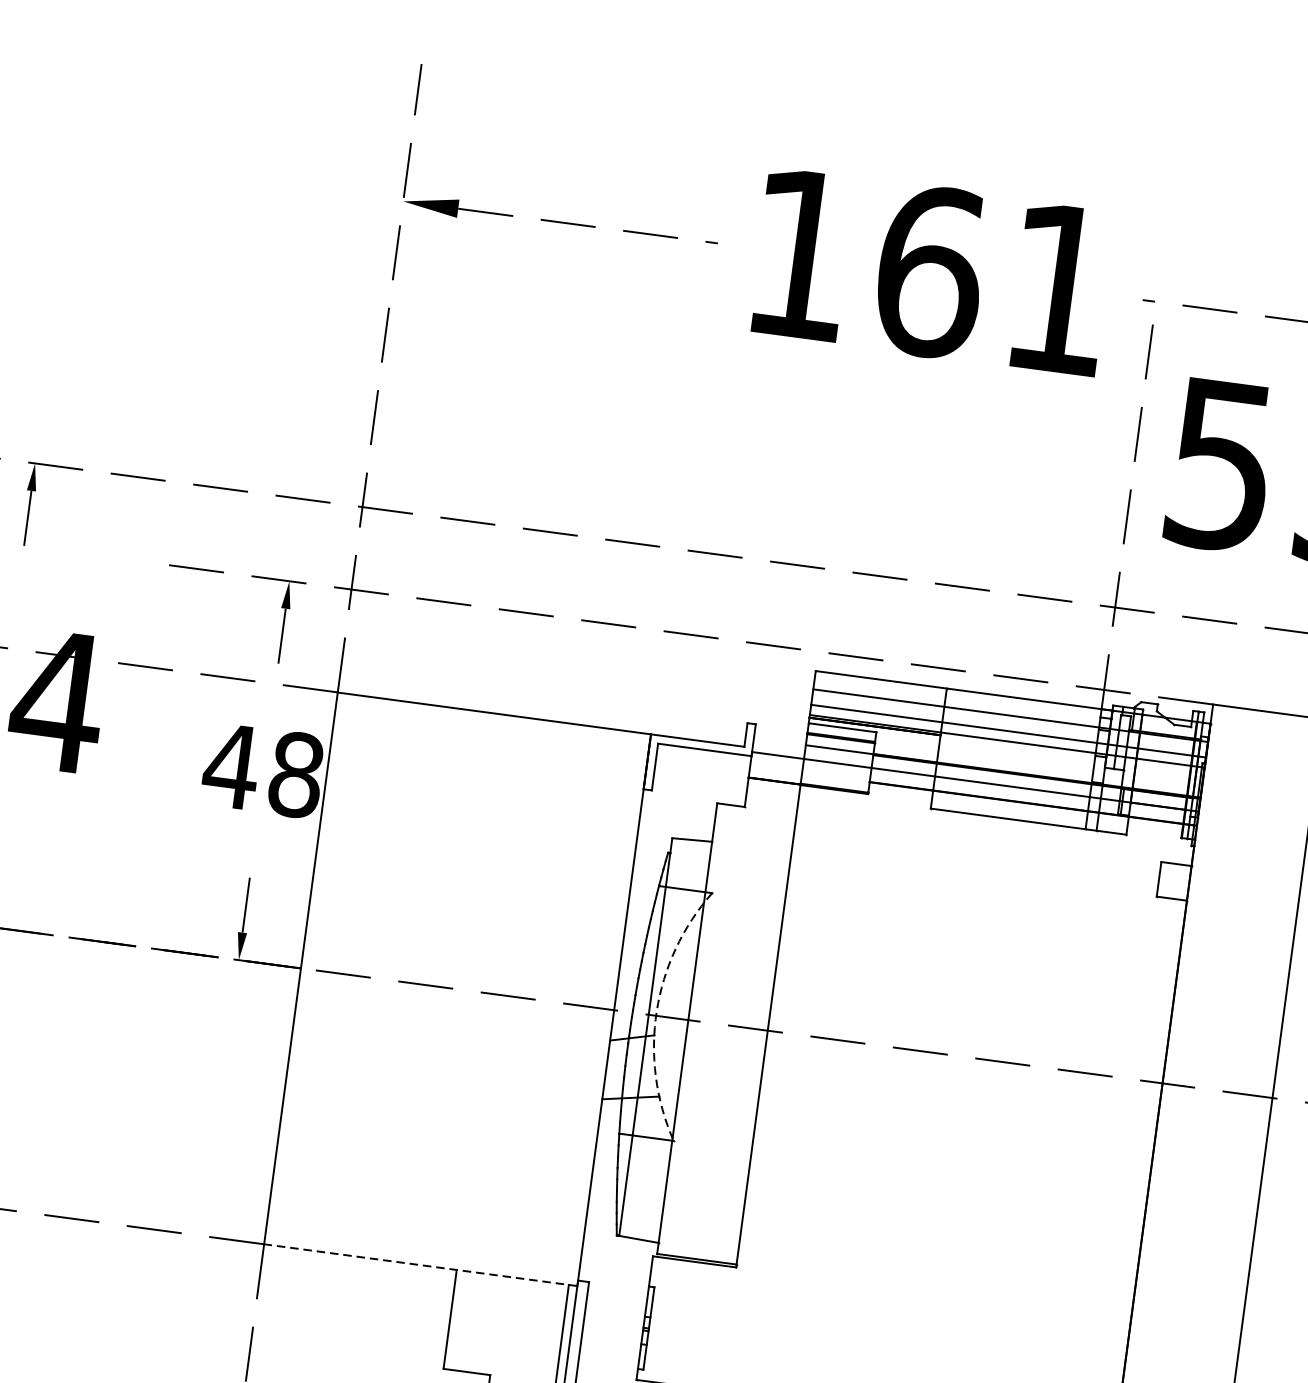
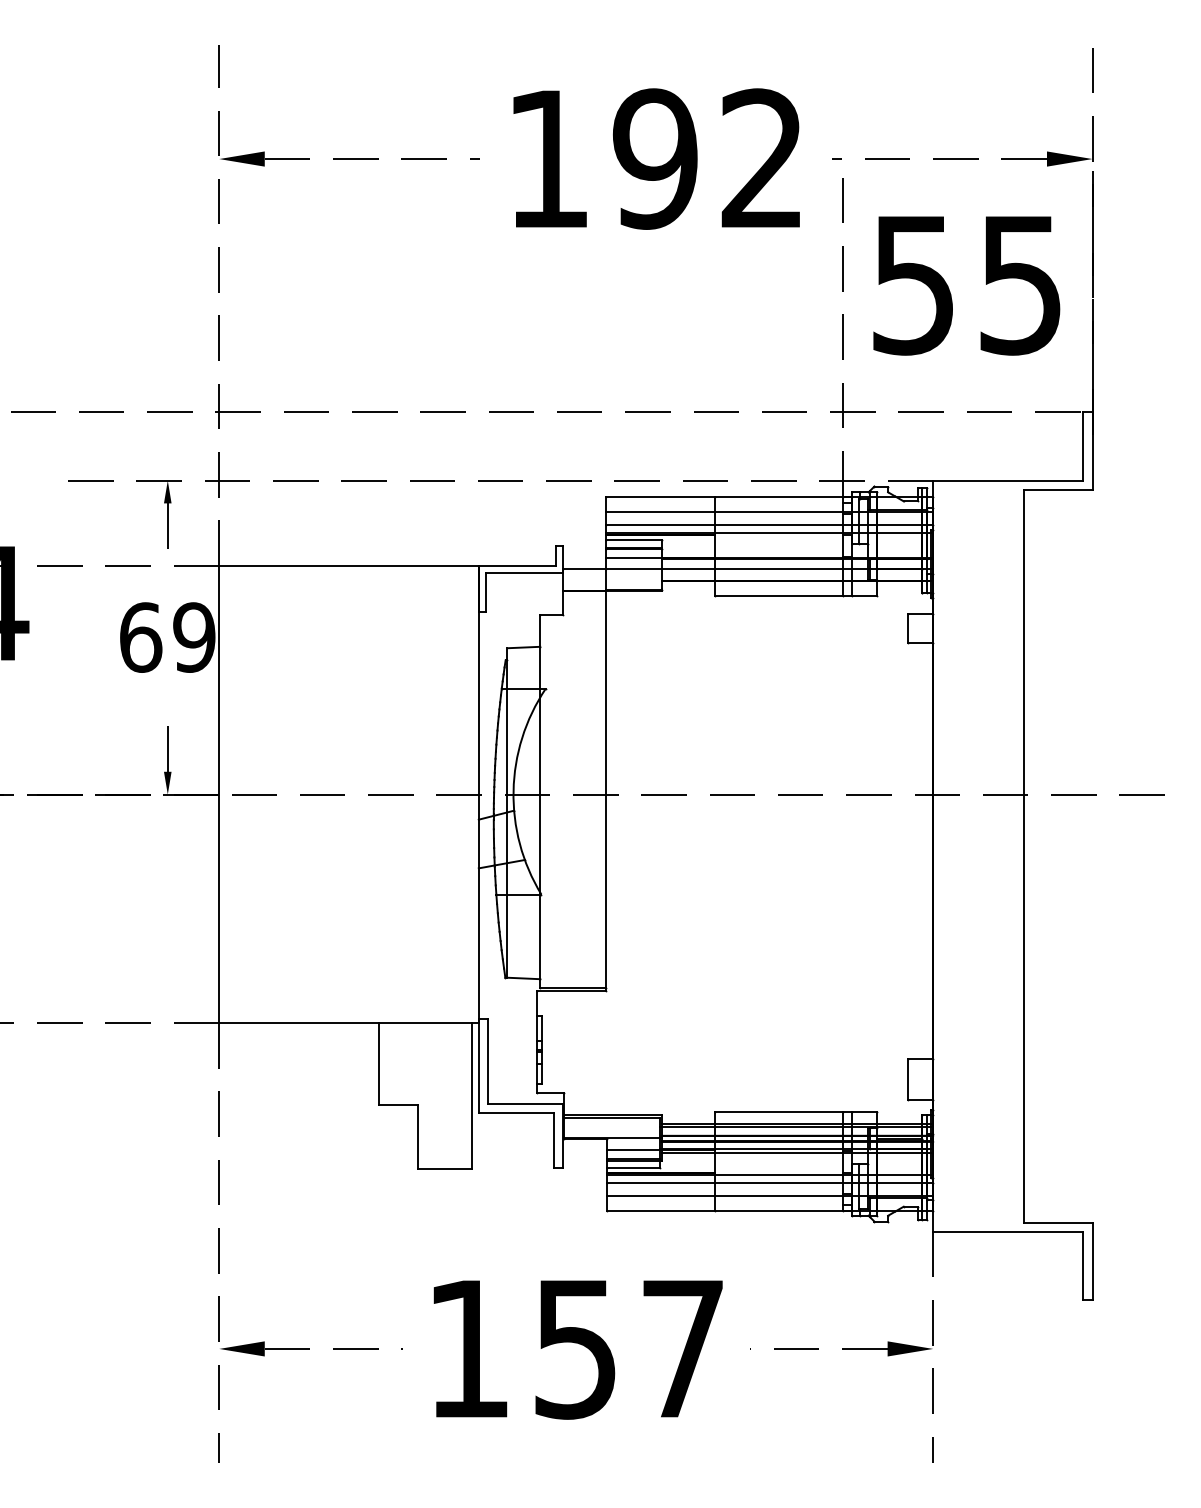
text: (991, 279) -> (706, 158), 161 -> 192
text: (262, 770) -> (166, 637), 48 -> 69
arc: (656, 1010) -> (513, 790), dashed -> solid
line: (421, 1265) -> (349, 1023), dashed -> solid

